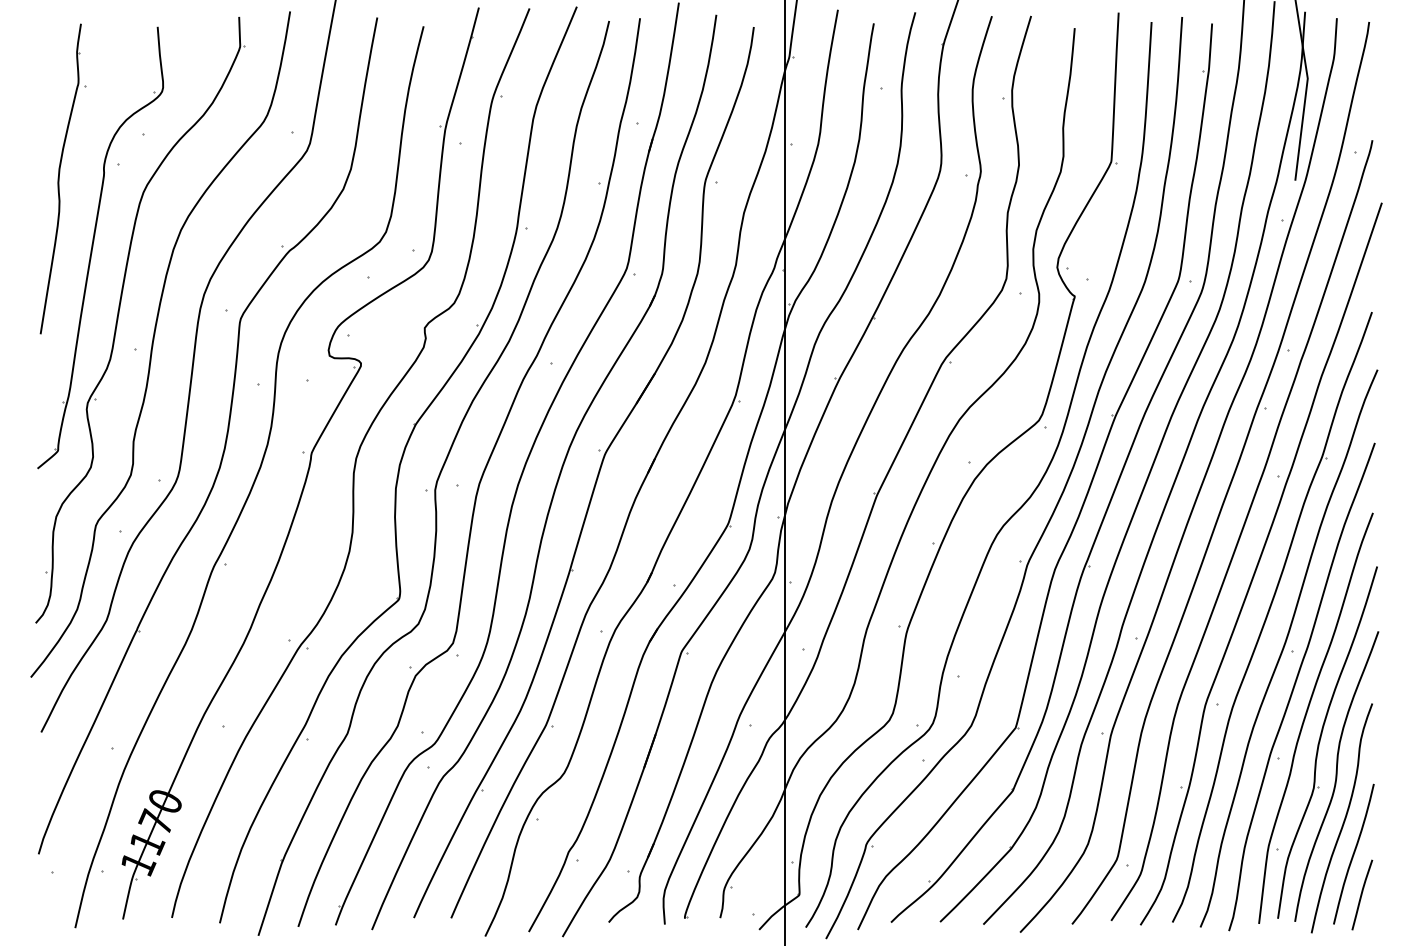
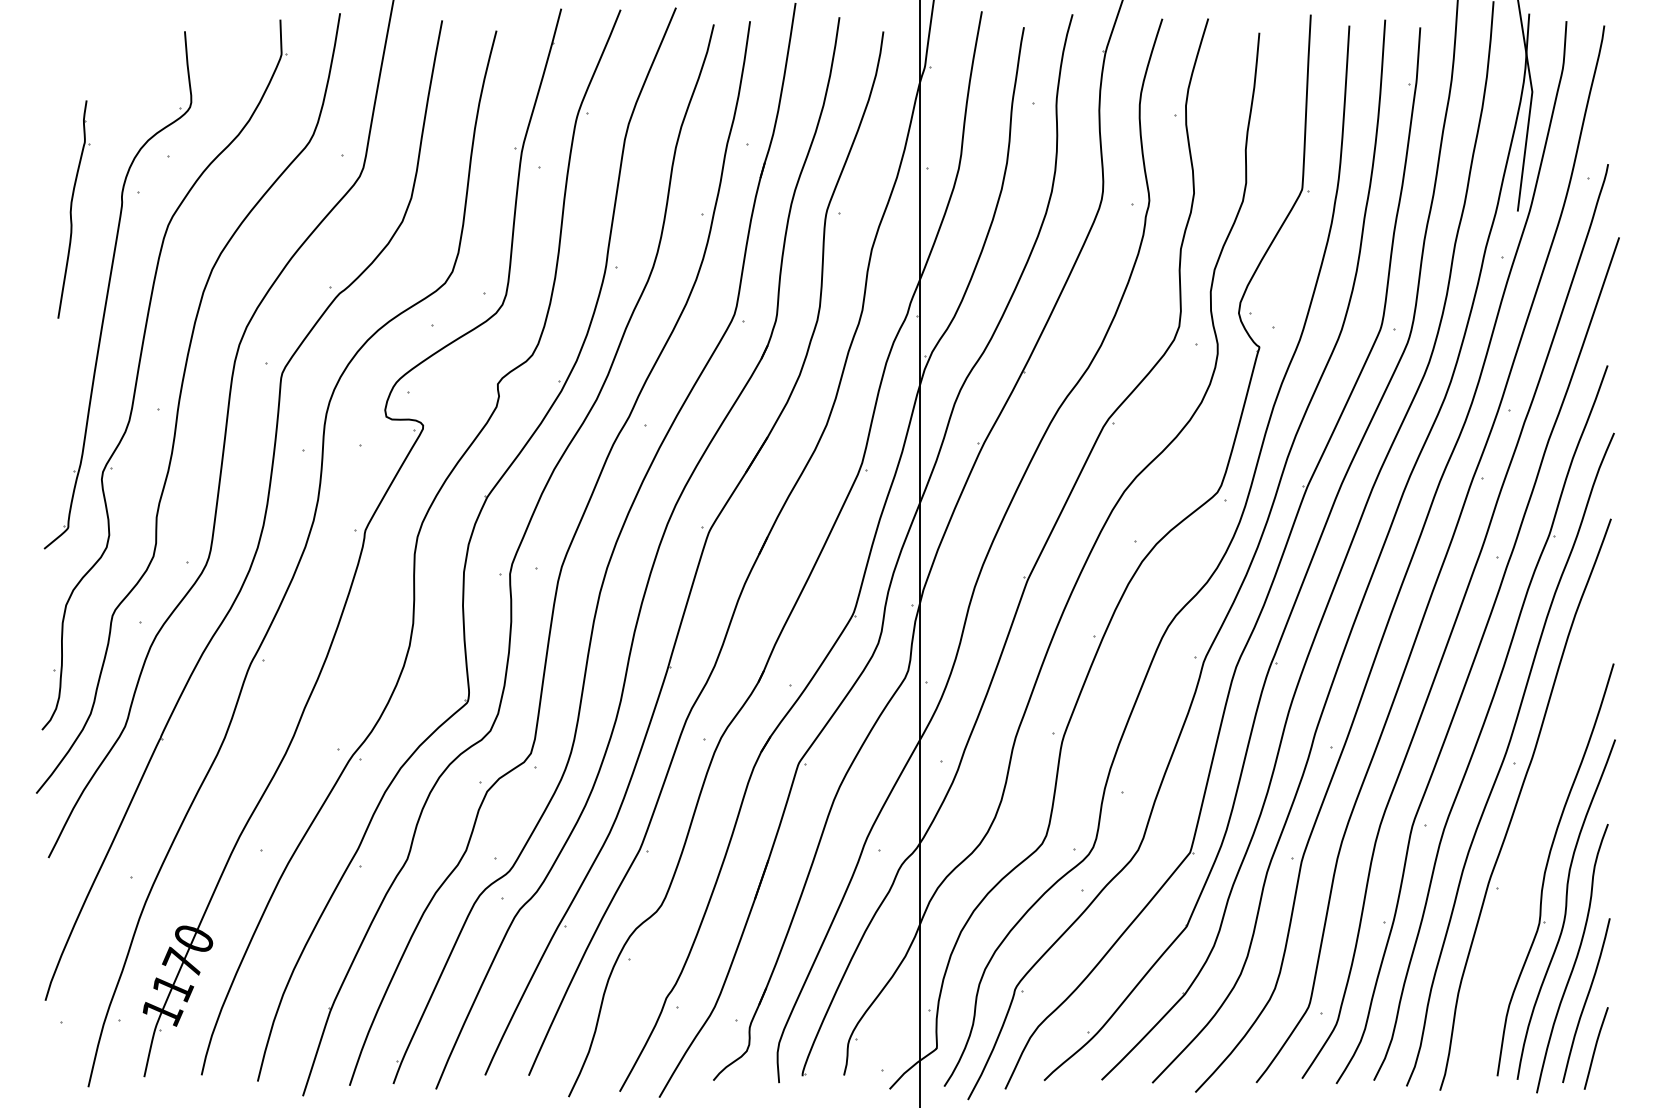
part: (62, 178) -> (73, 208), size x0.6
part: (1307, 713) -> (1532, 835), removed

